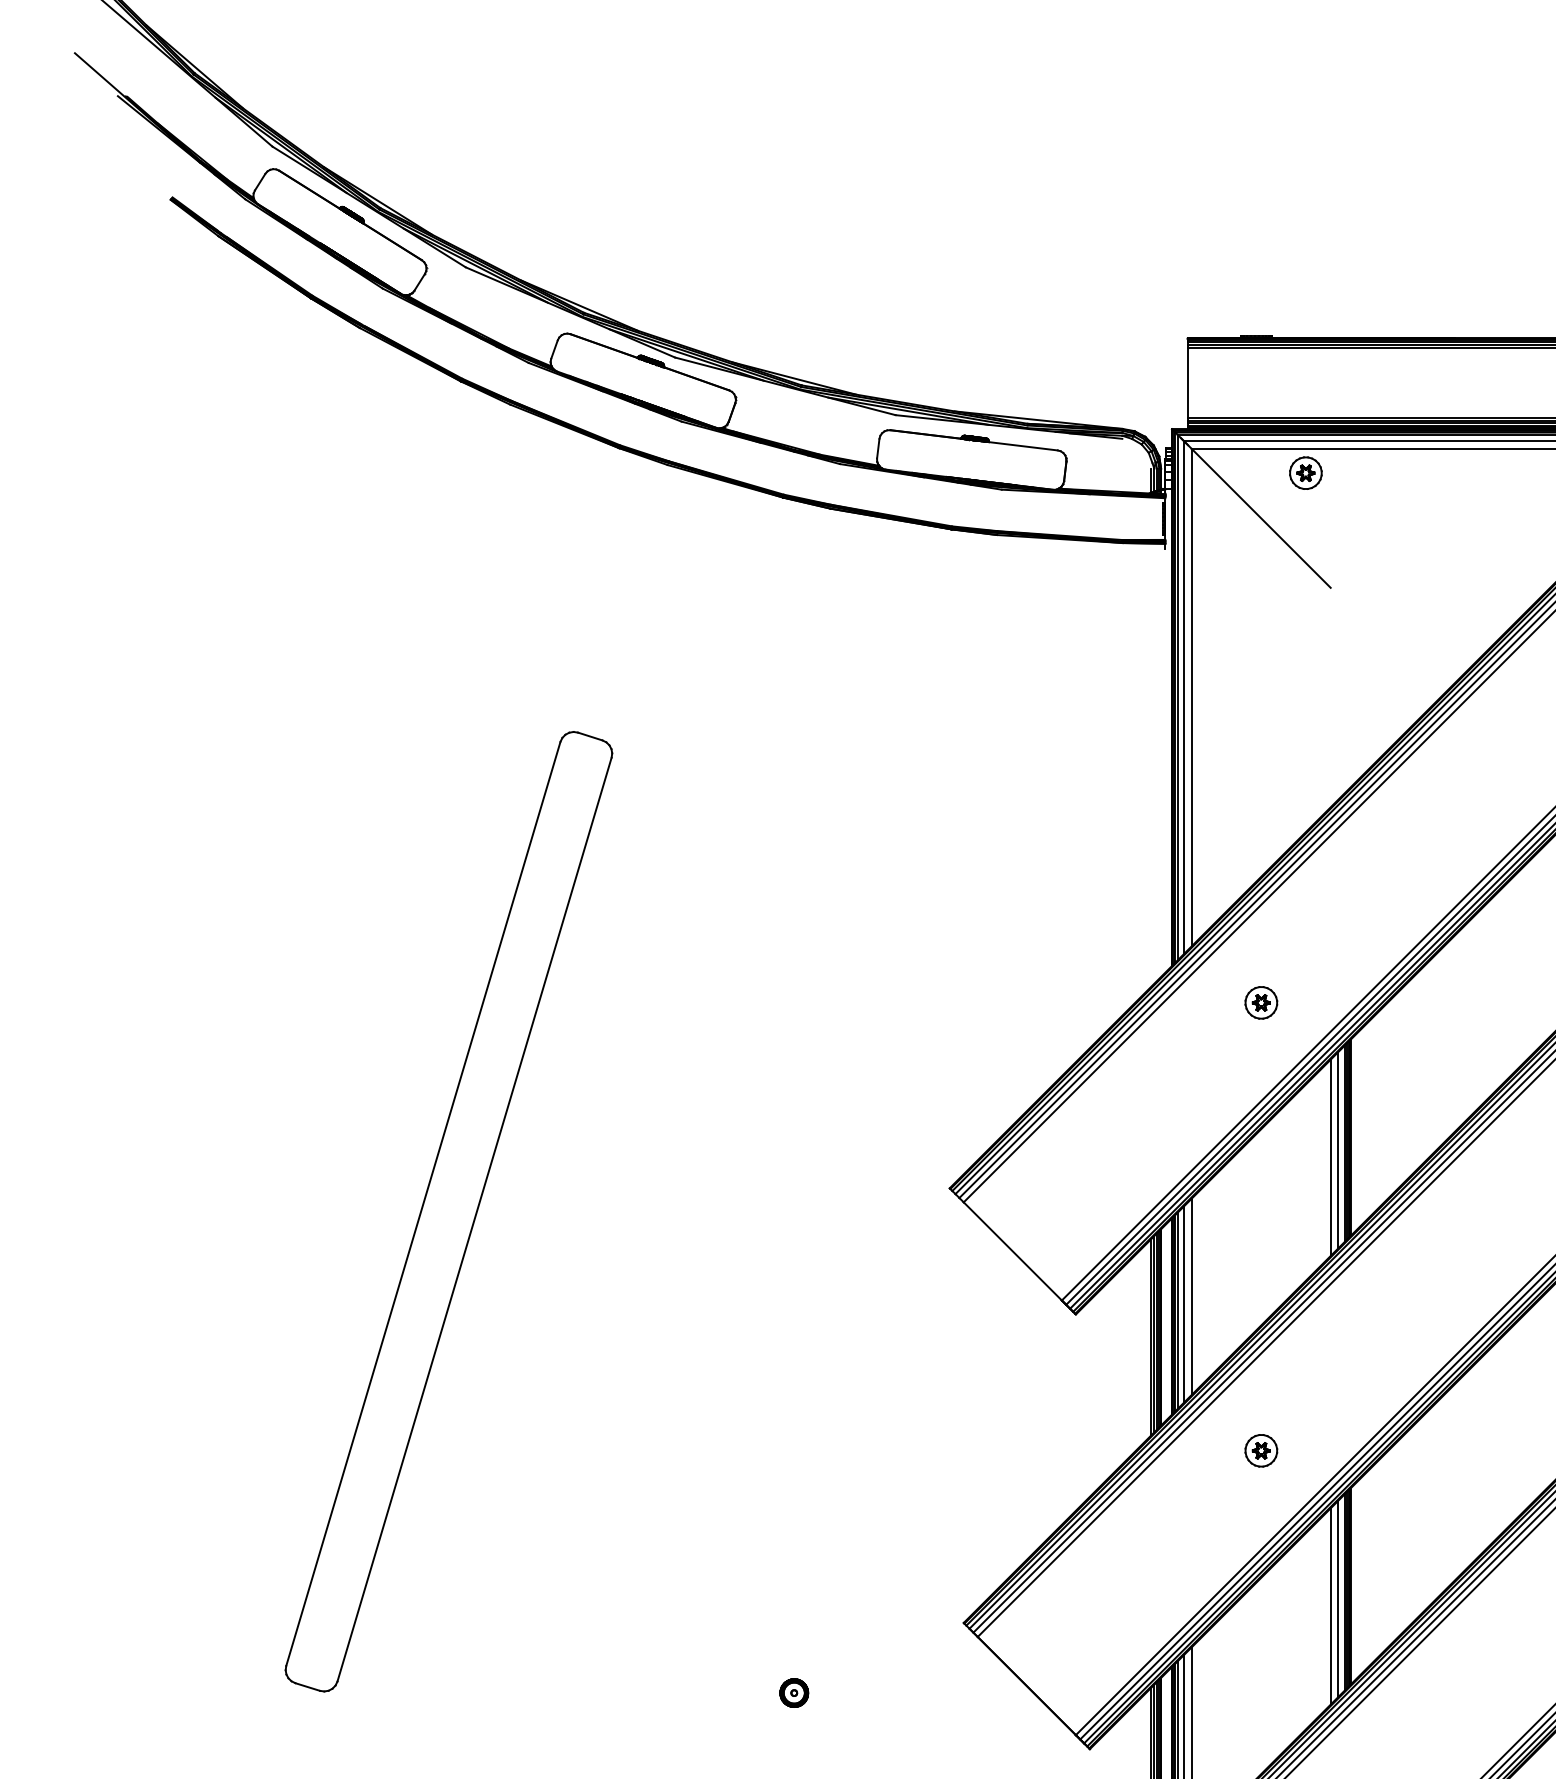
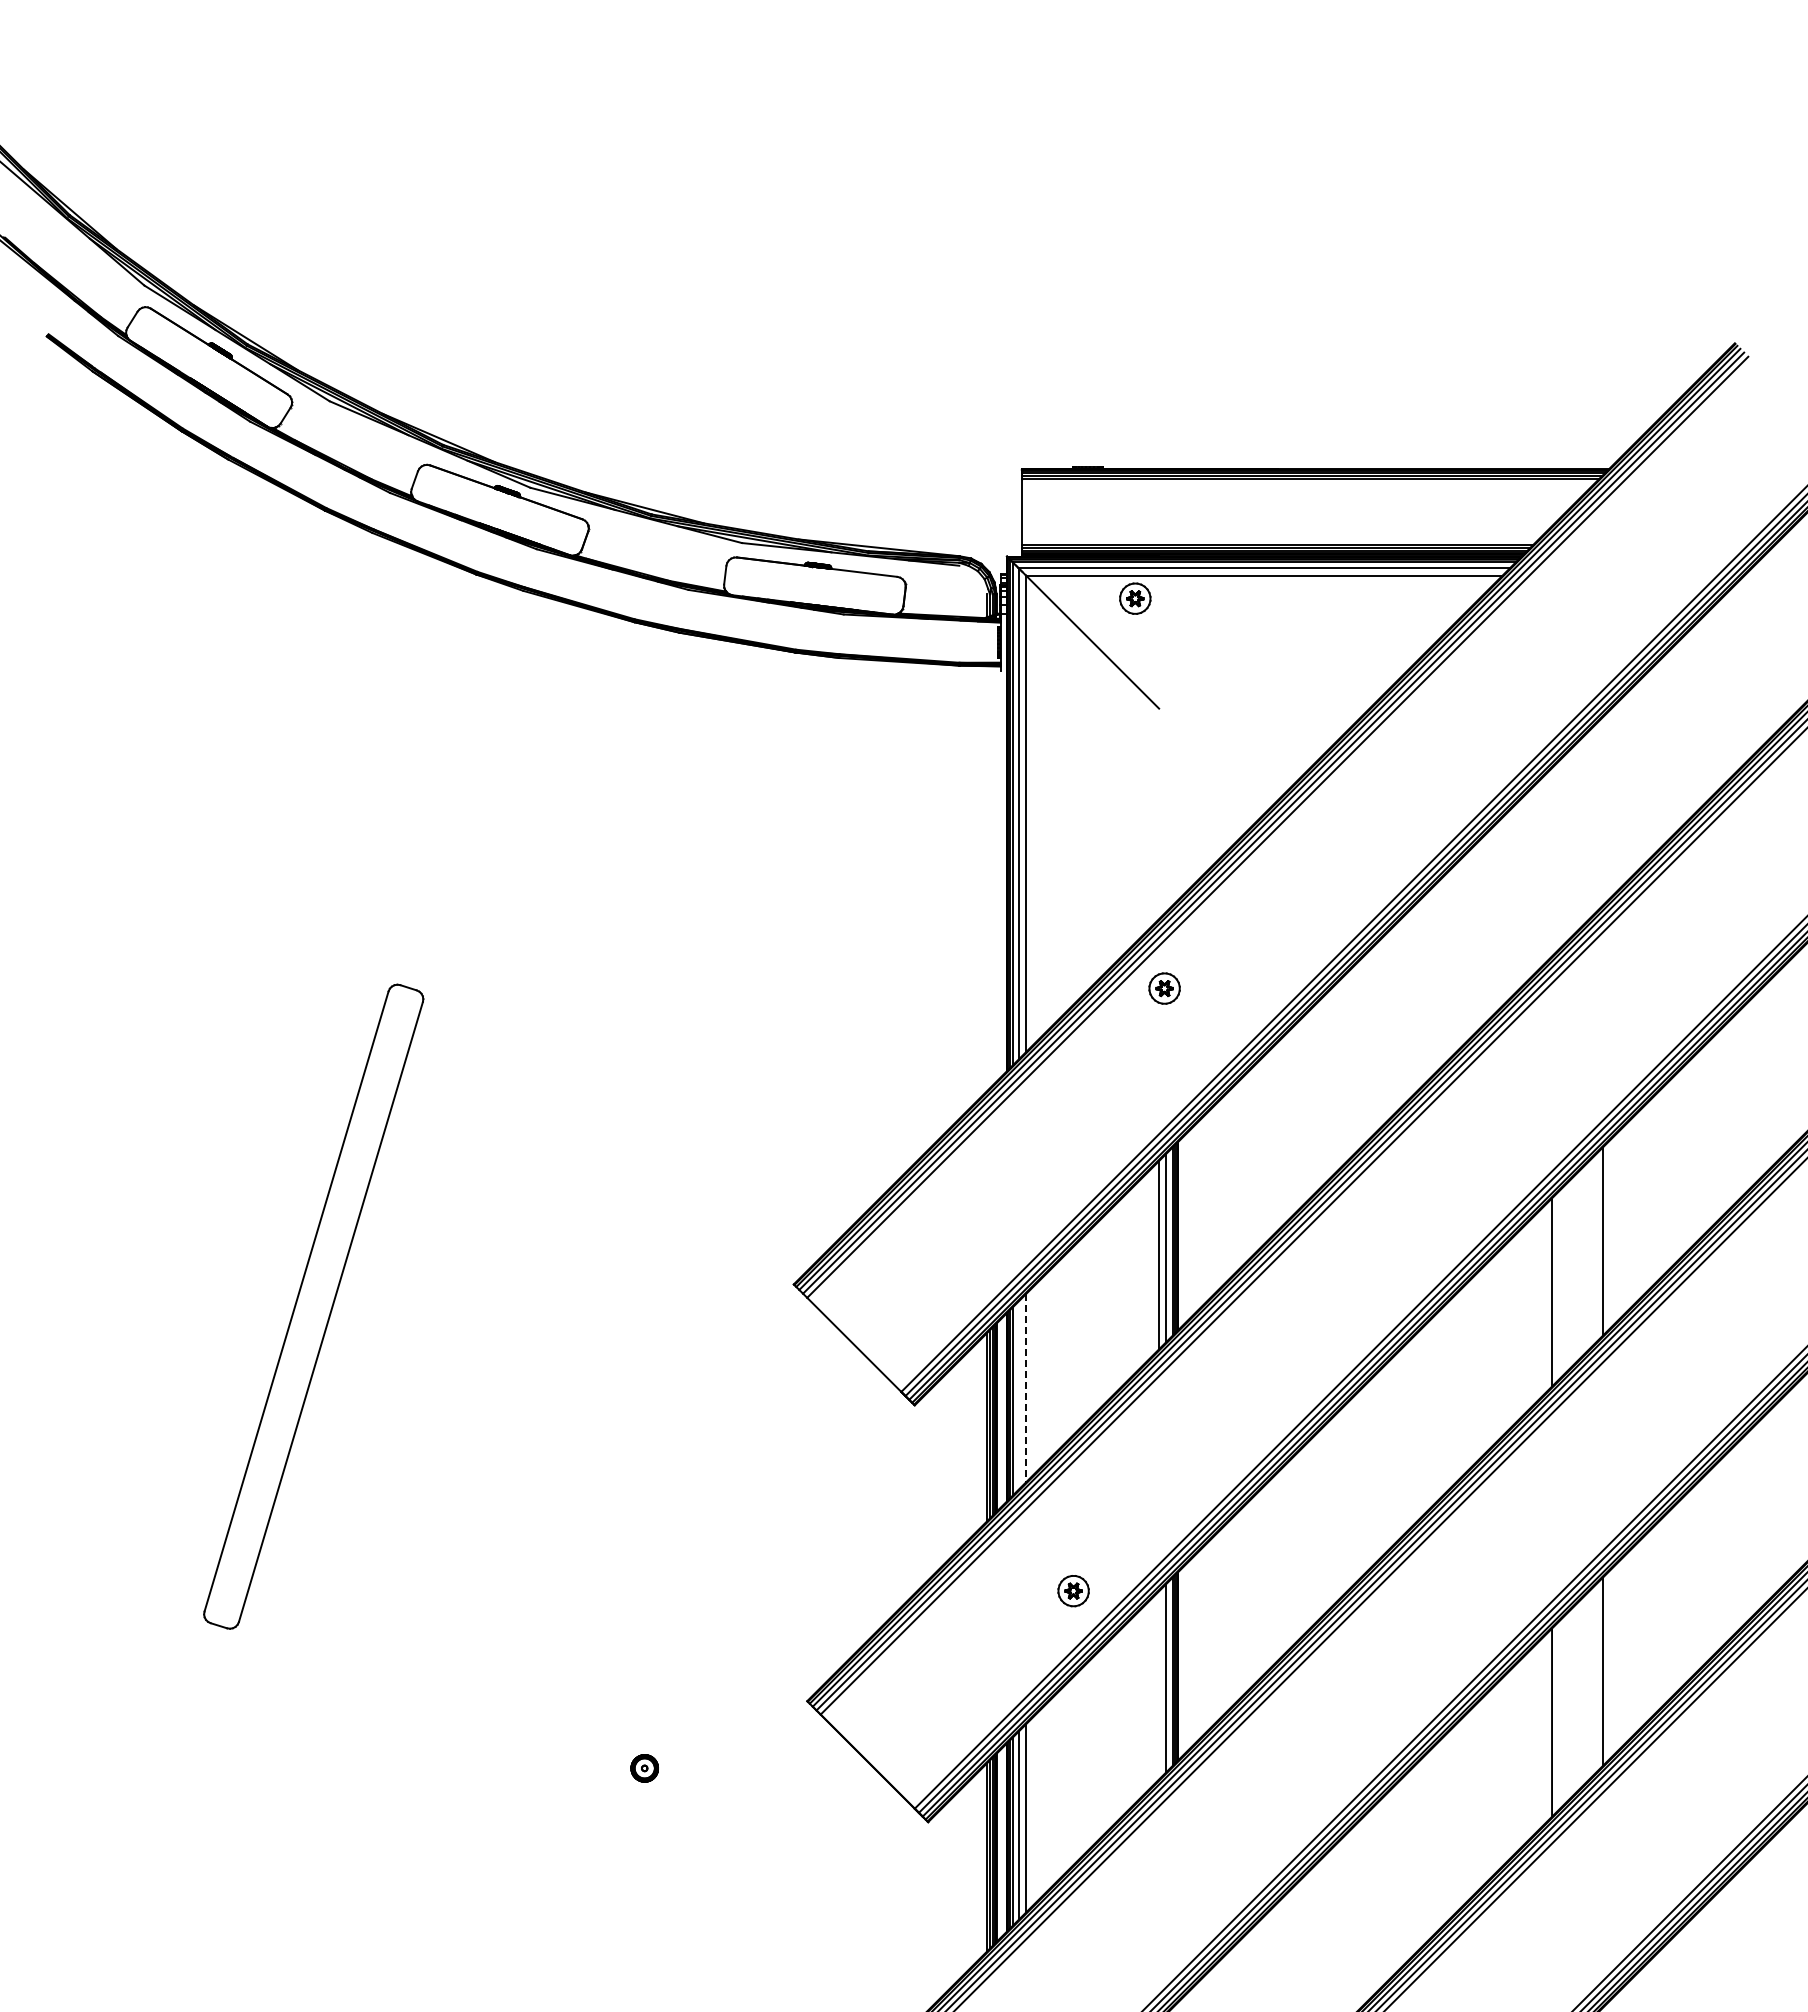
part: (1261, 1002) -> (1164, 988), moved
part: (448, 1211) -> (313, 1306), size x0.7
line: (1192, 1296) -> (1026, 1388), solid -> dashed
line: (1184, 1304) -> (1018, 1395), removed
part: (1261, 1451) -> (1073, 1591), moved
line: (1331, 1606) -> (1159, 1685), removed

